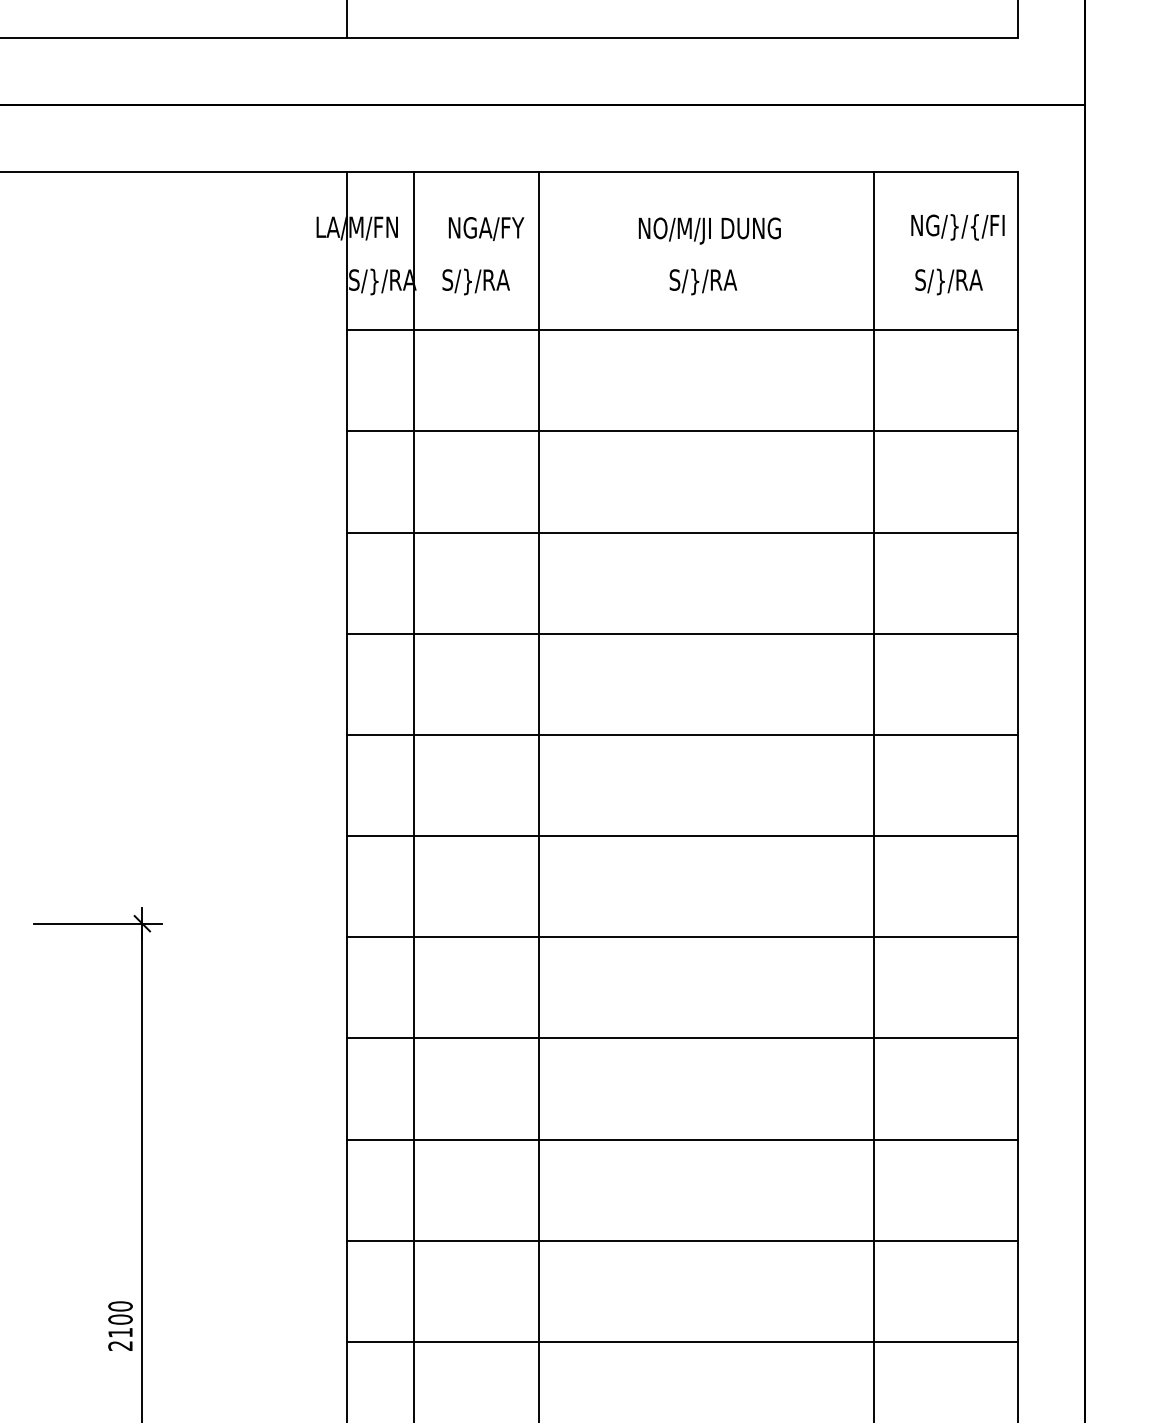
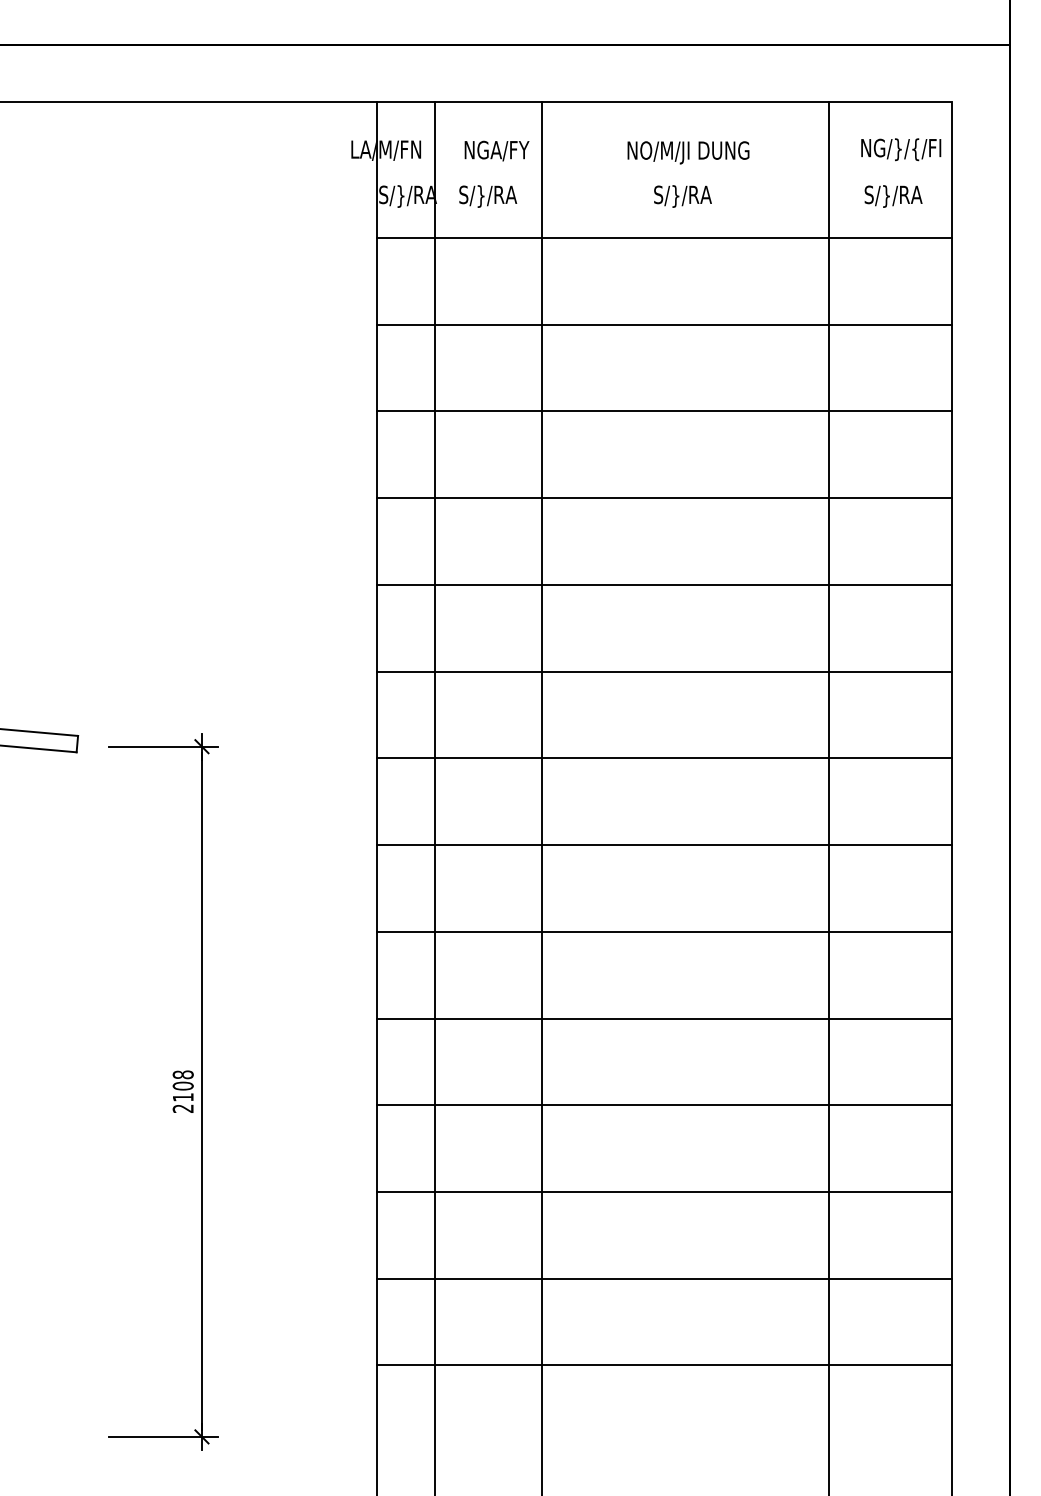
text: (120, 1306) -> (183, 1074), 2100 -> 2108

